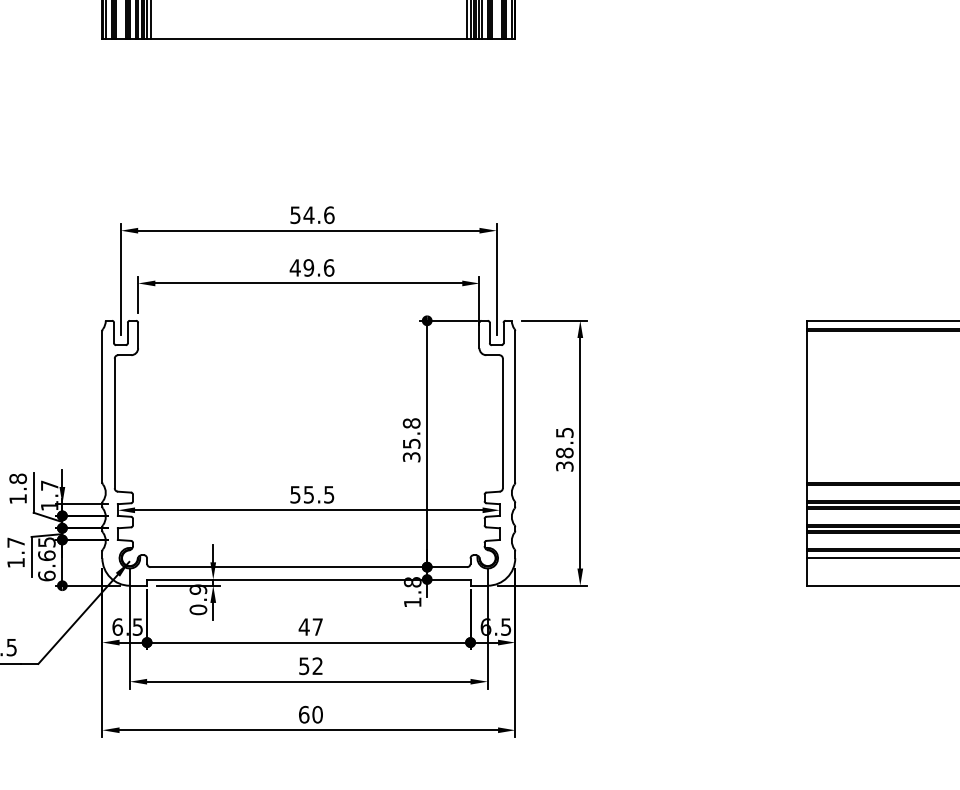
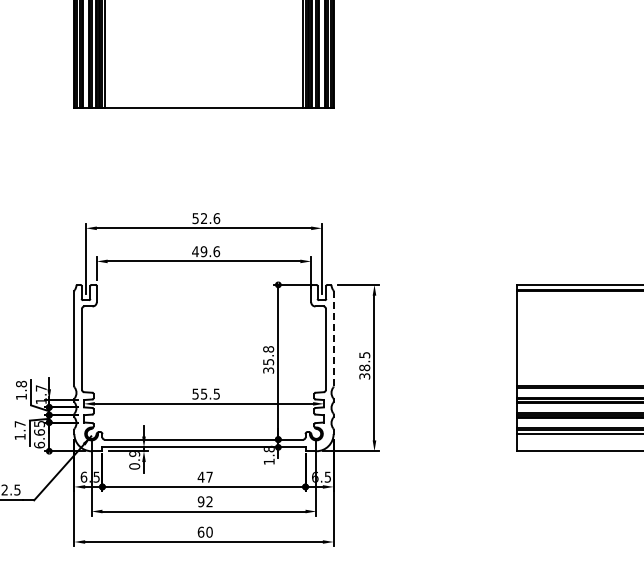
text: (308, 215) -> (203, 218), 54.6 -> 52.6
line: (515, 406) -> (333, 338), solid -> dashed
text: (303, 665) -> (200, 501), 52 -> 92

